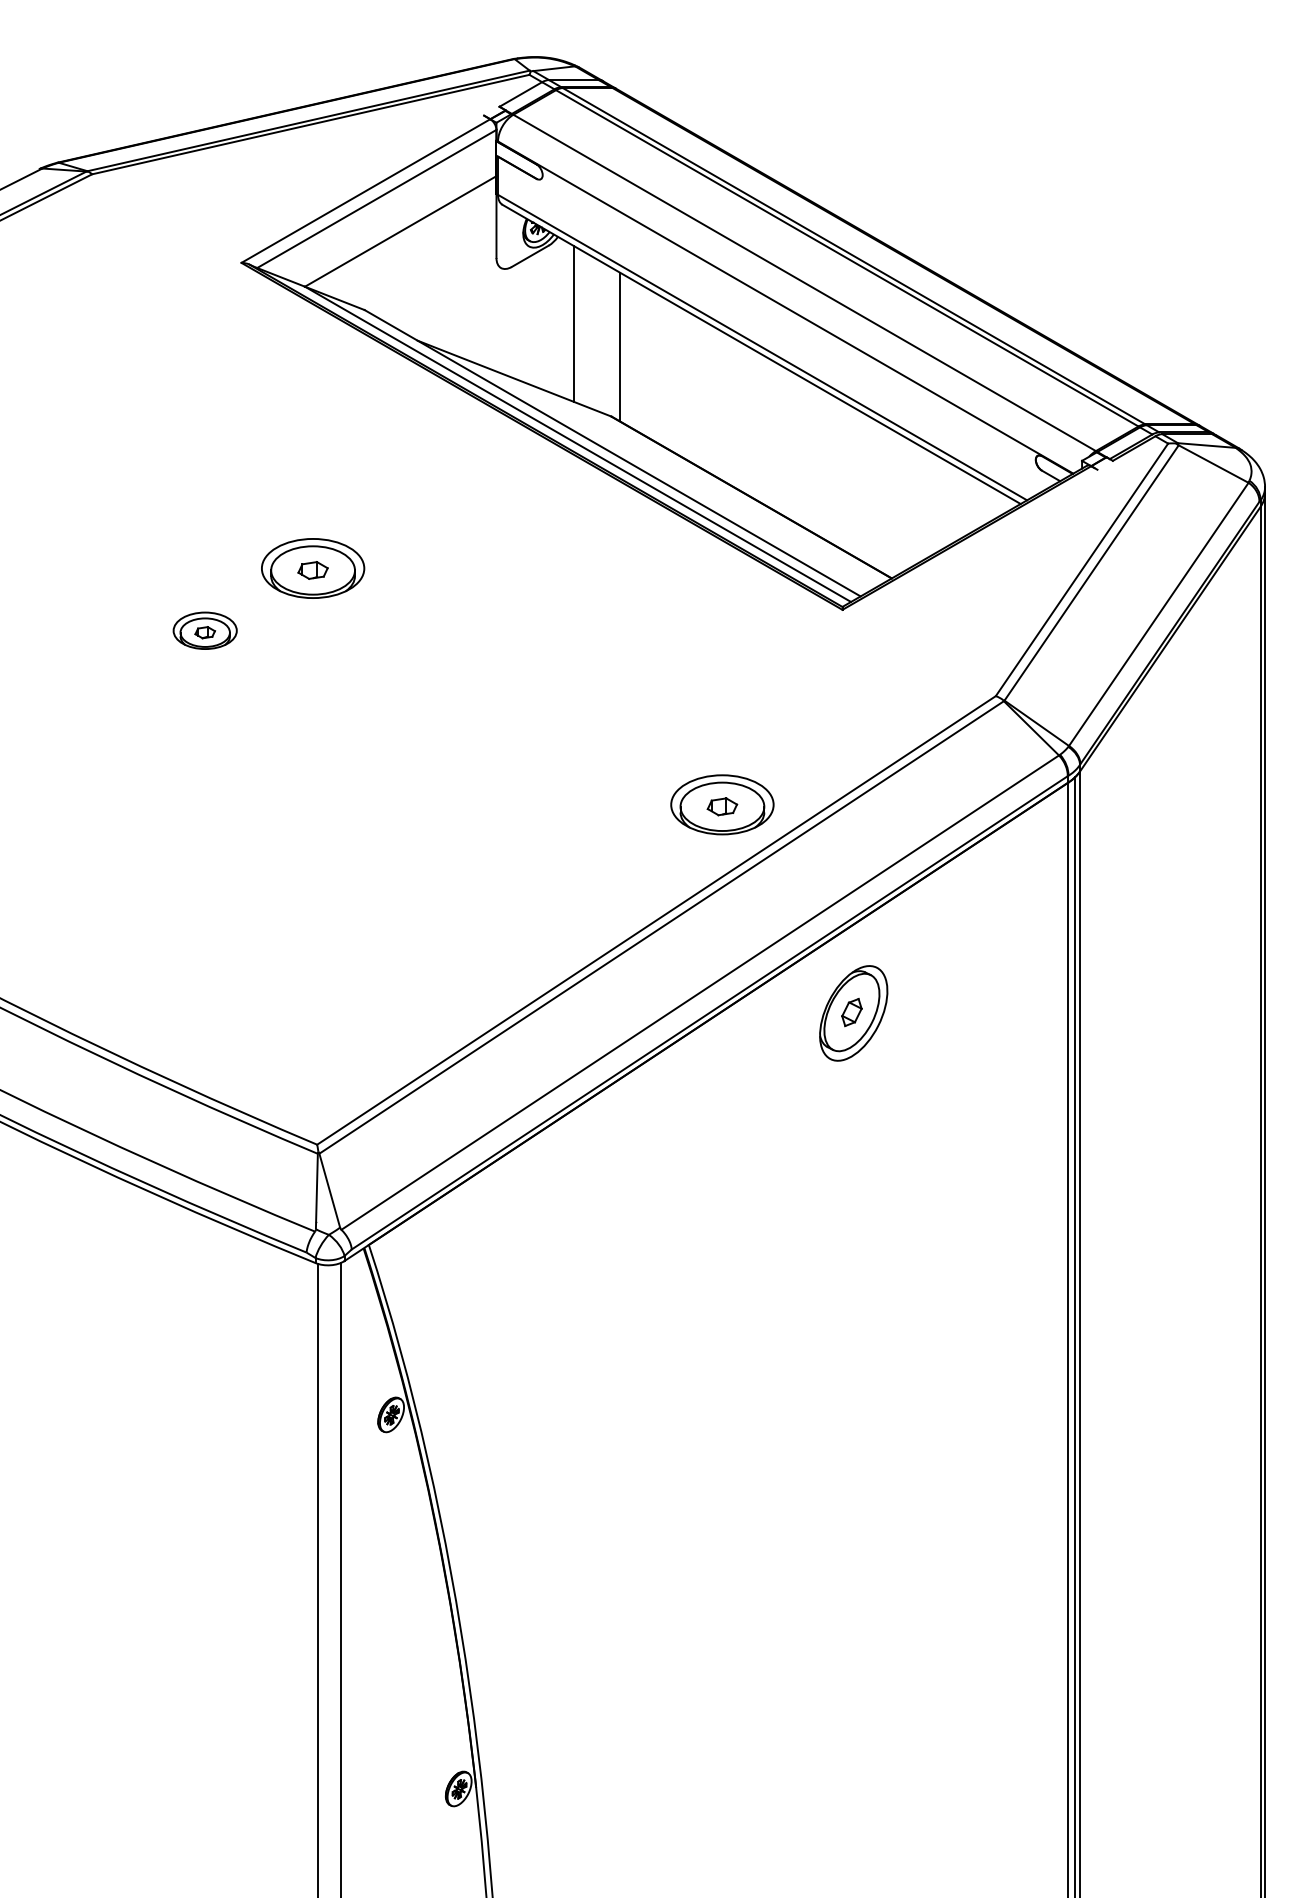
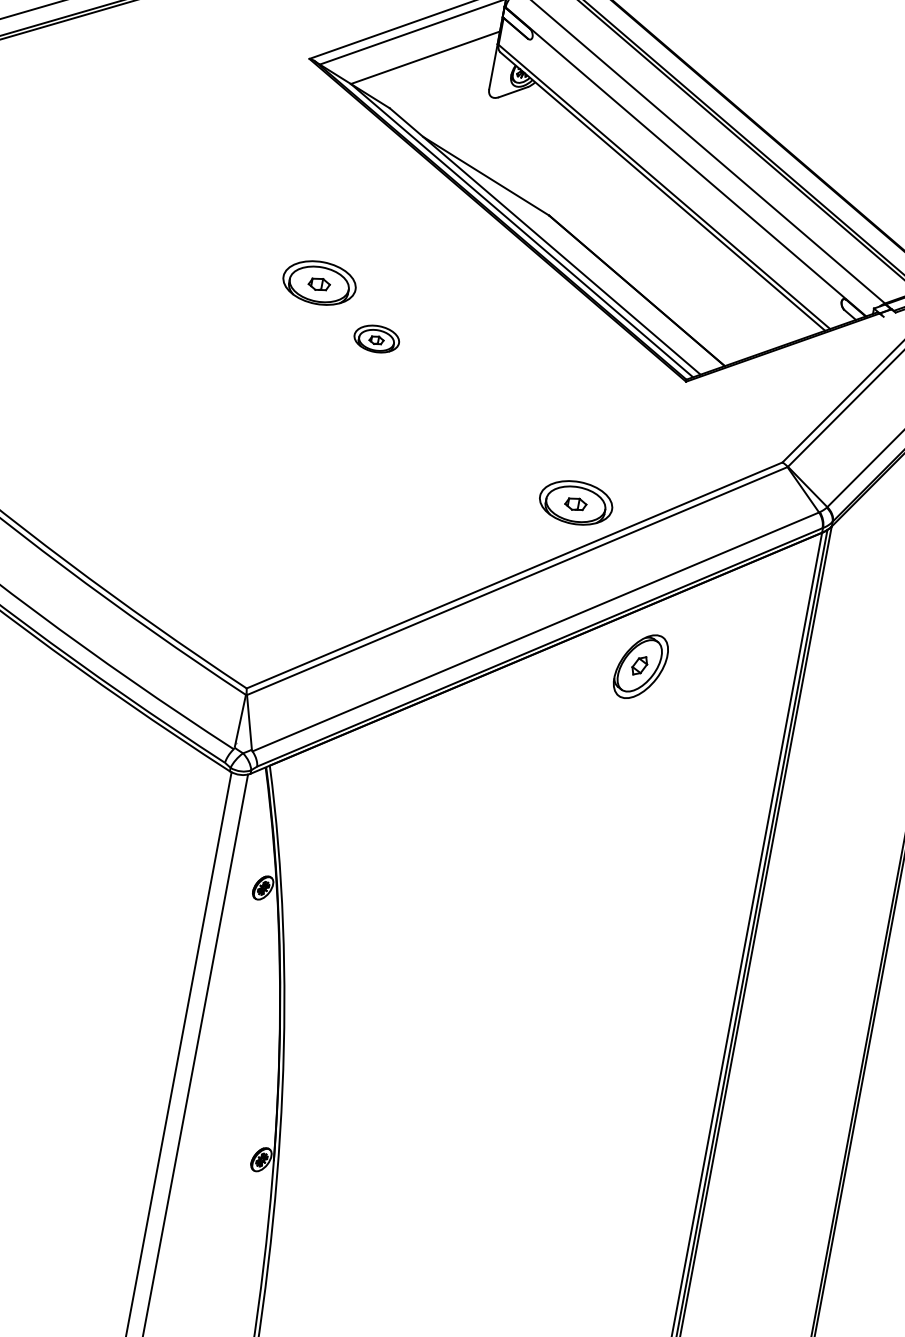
line: (573, 323) -> (534, 145), removed
line: (619, 346) -> (564, 167), removed
part: (204, 630) -> (376, 338), moved

